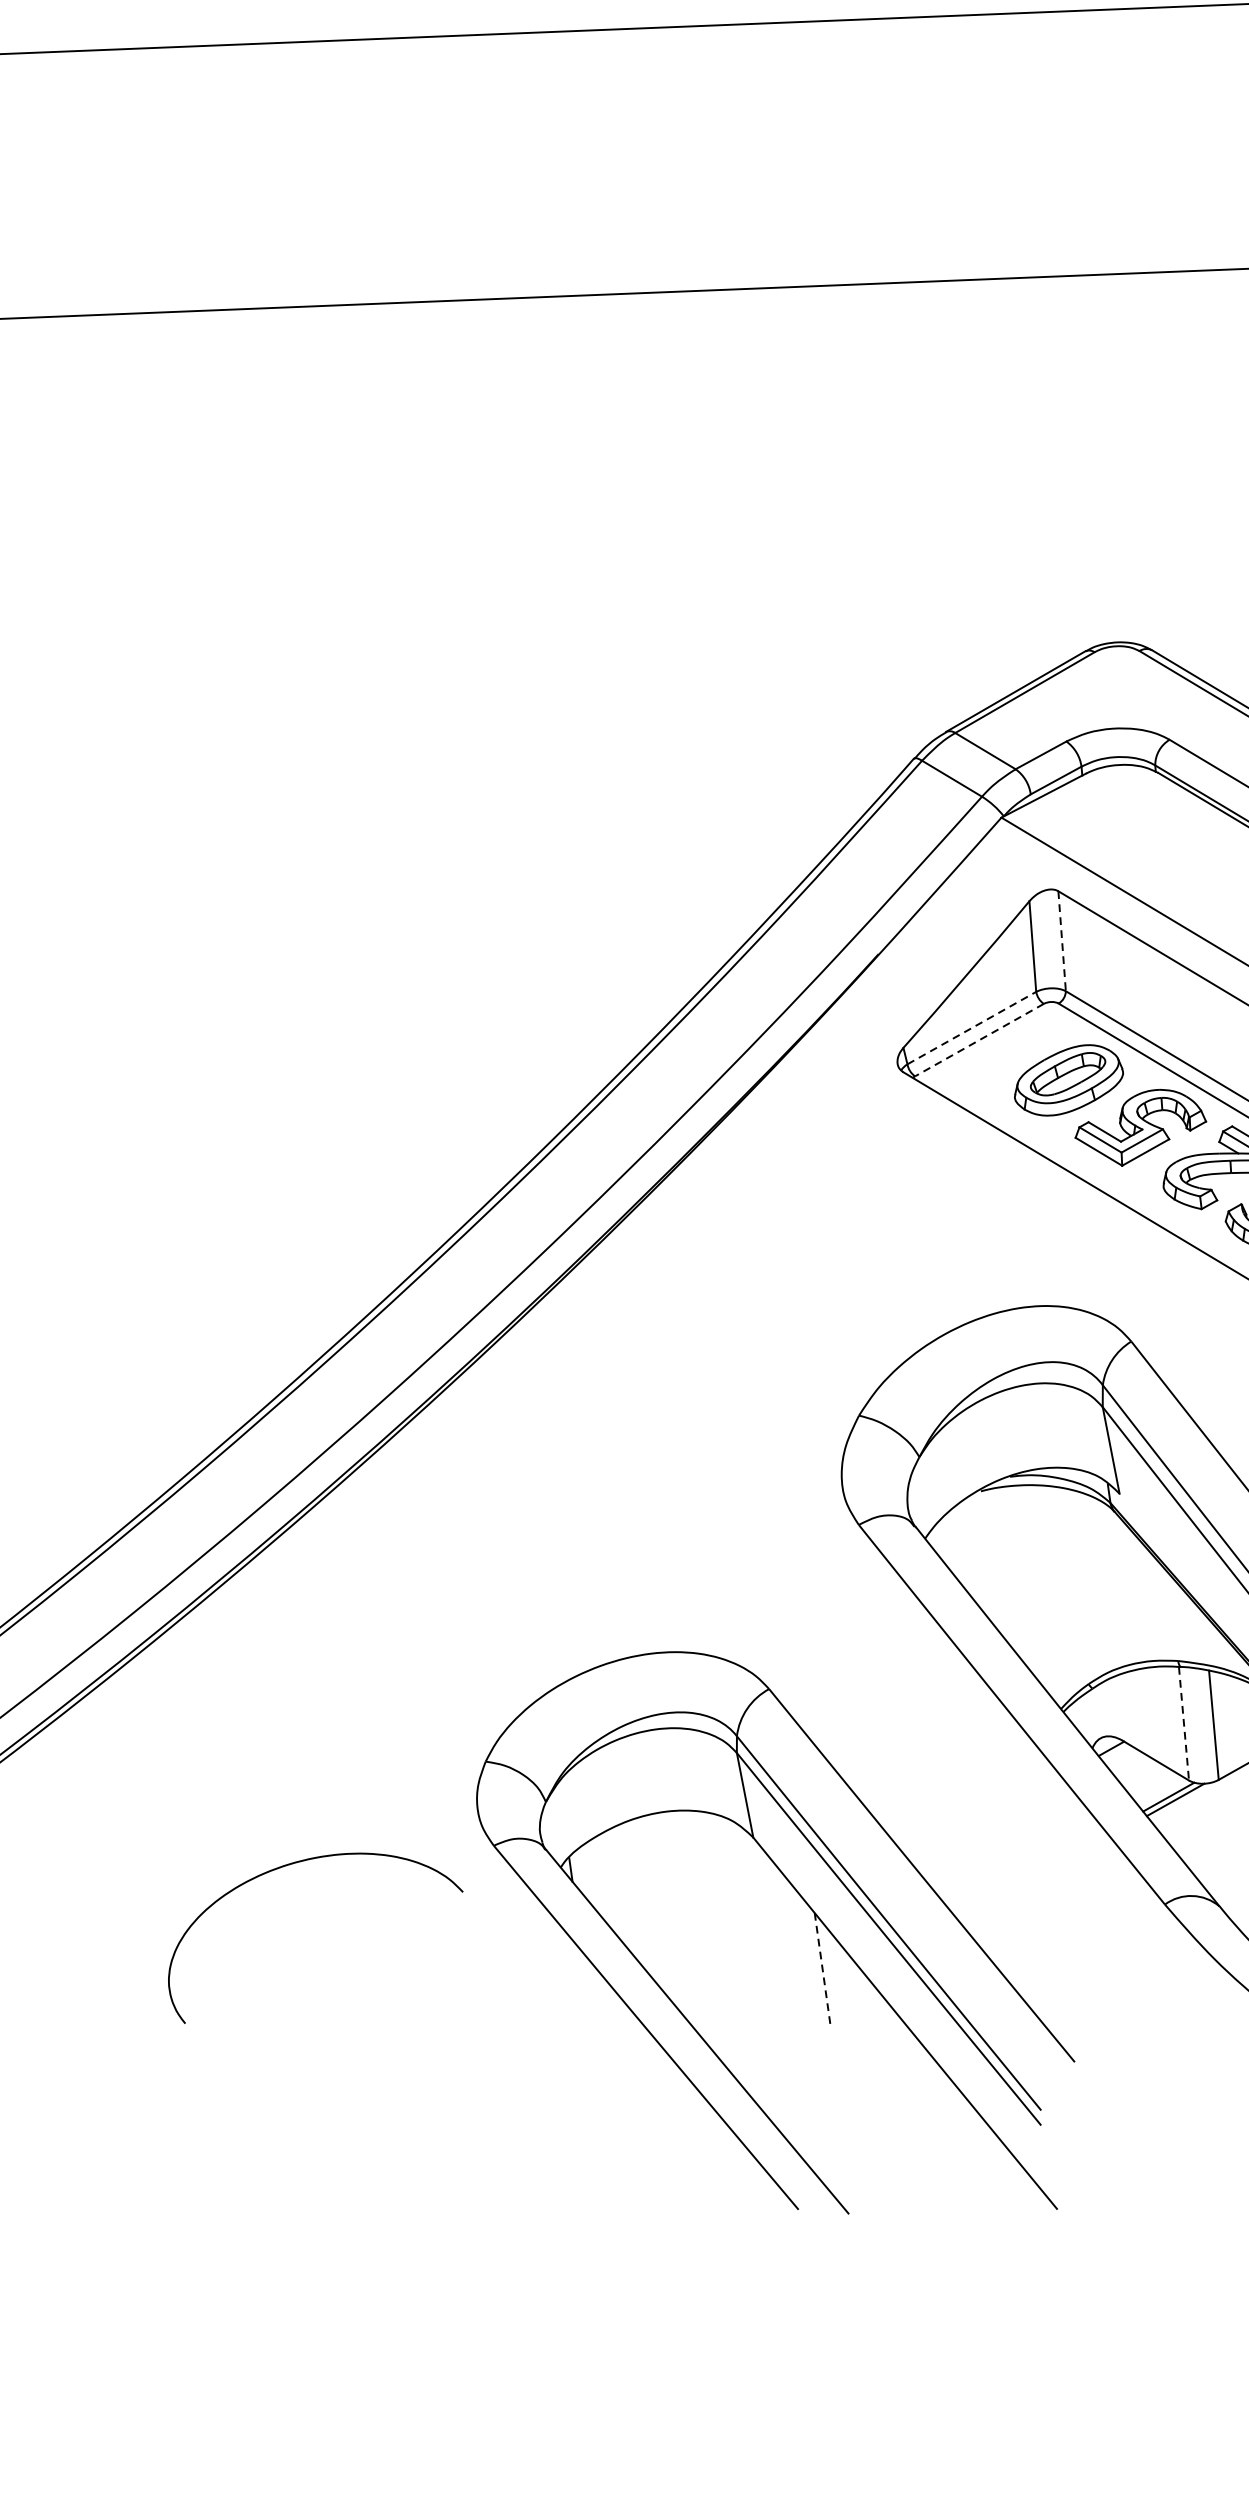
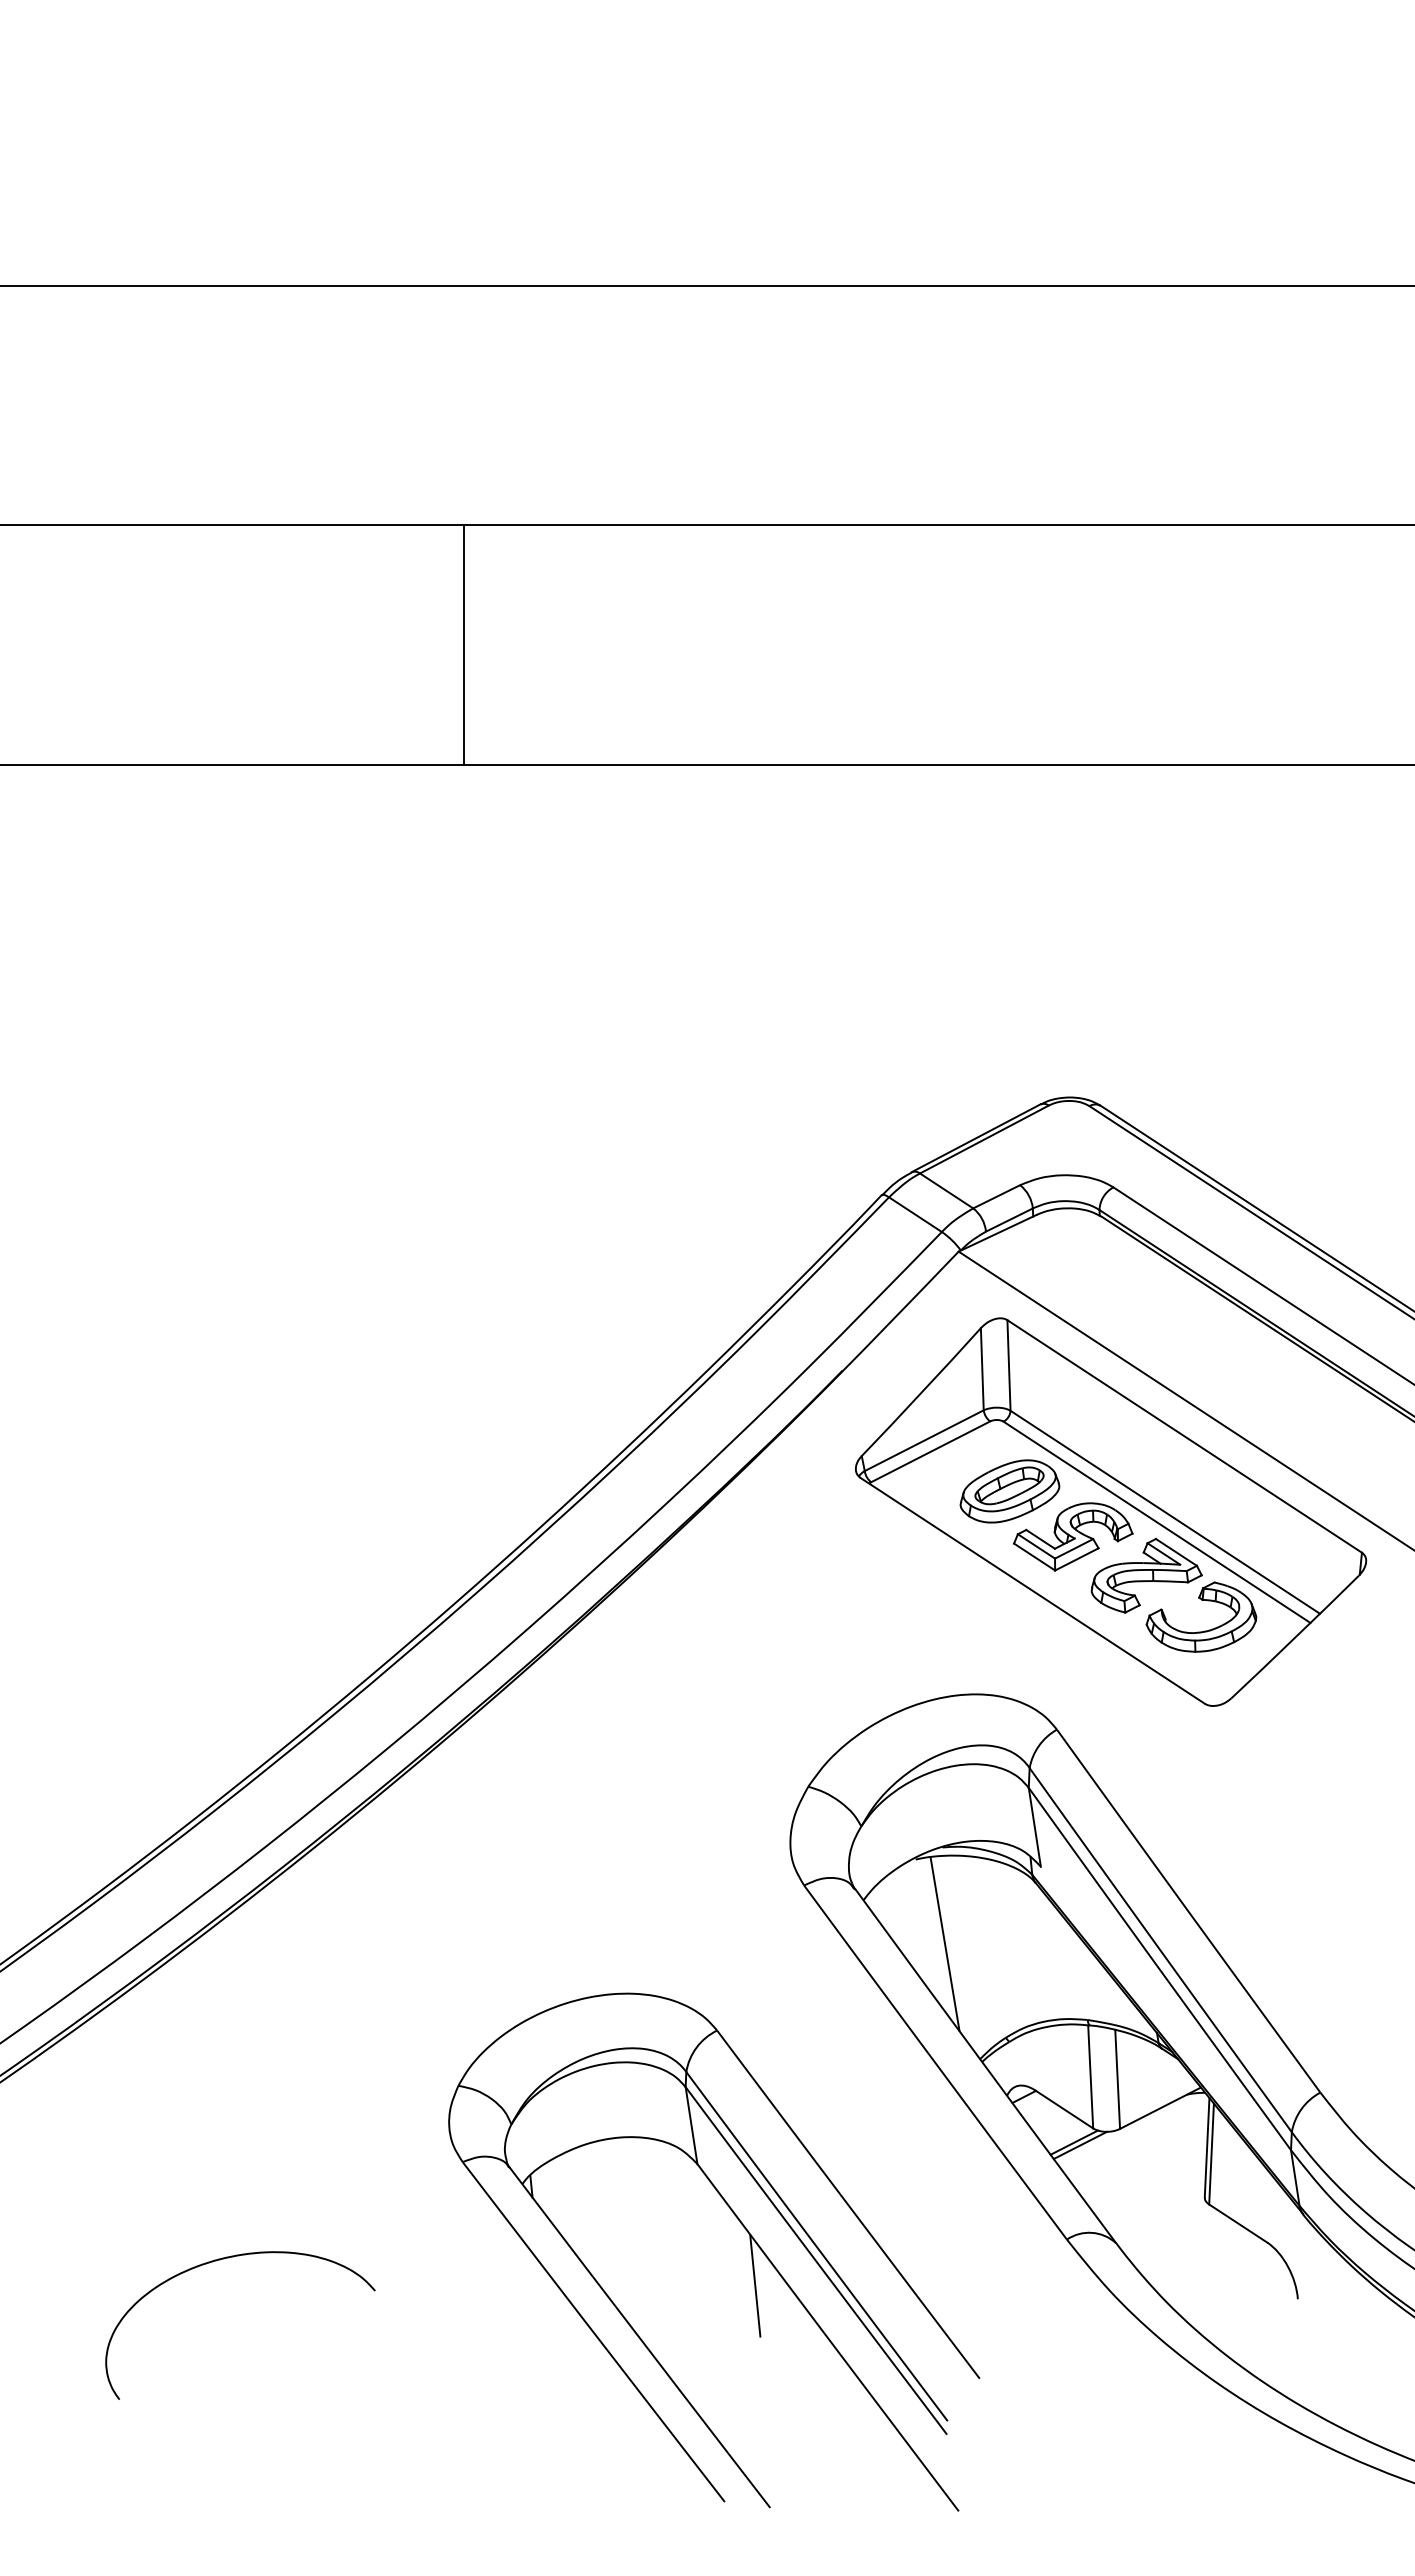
line: (427, 168) -> (463, 644), added
line: (1062, 942) -> (1009, 1366), dashed -> solid
line: (972, 1027) -> (924, 1440), dashed -> solid
line: (979, 1039) -> (930, 1451), dashed -> solid
line: (1016, 1582) -> (944, 1943), added
line: (1183, 1723) -> (1090, 2076), dashed -> solid
curve: (295, 1864) -> (224, 2259), moved
line: (822, 1969) -> (755, 2285), dashed -> solid

